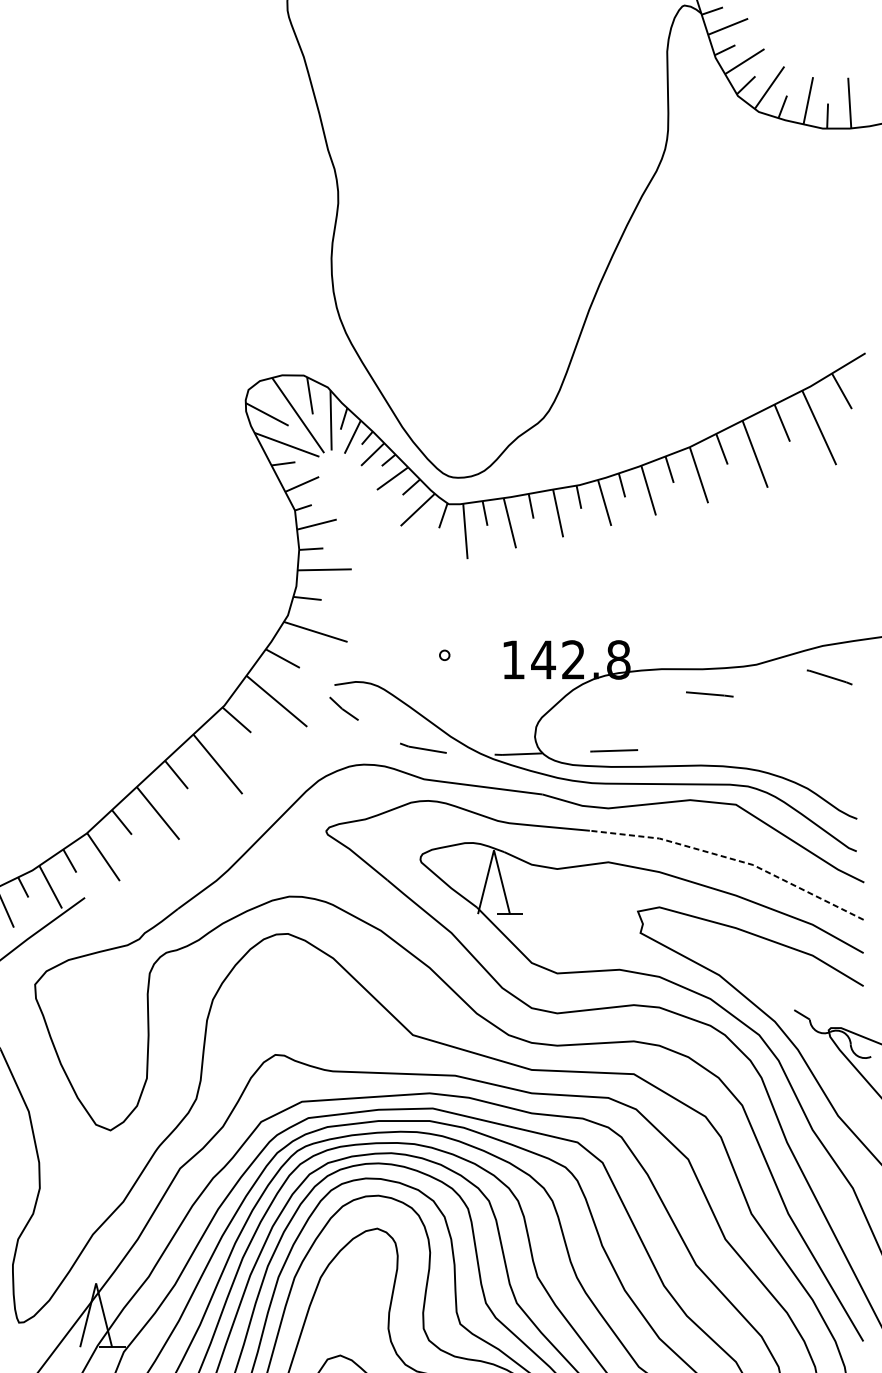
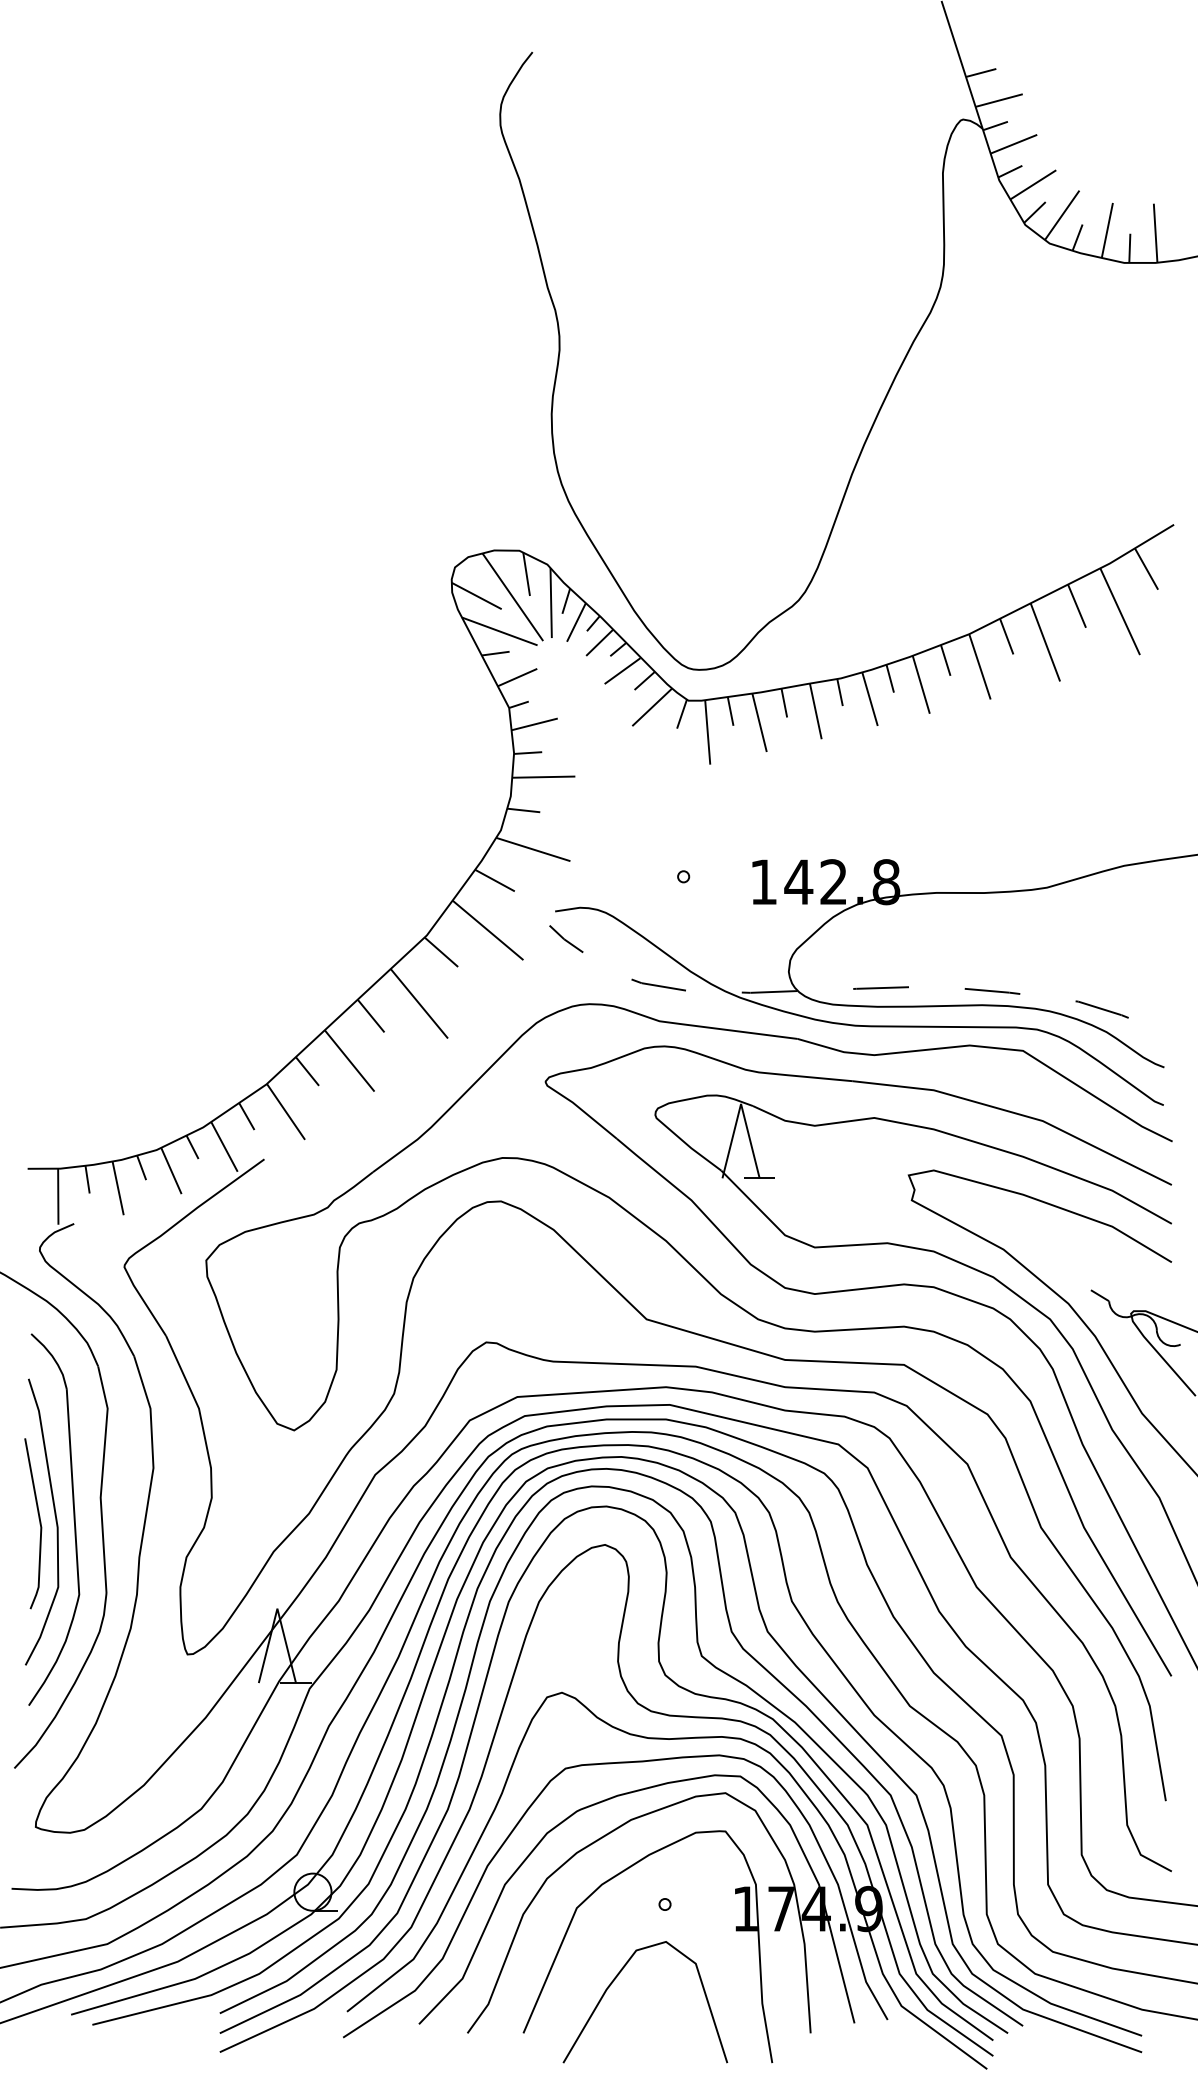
line: (829, 677) -> (1101, 1009), moved
line: (709, 694) -> (992, 991), moved
line: (732, 859) -> (1018, 1114), dashed -> solid

